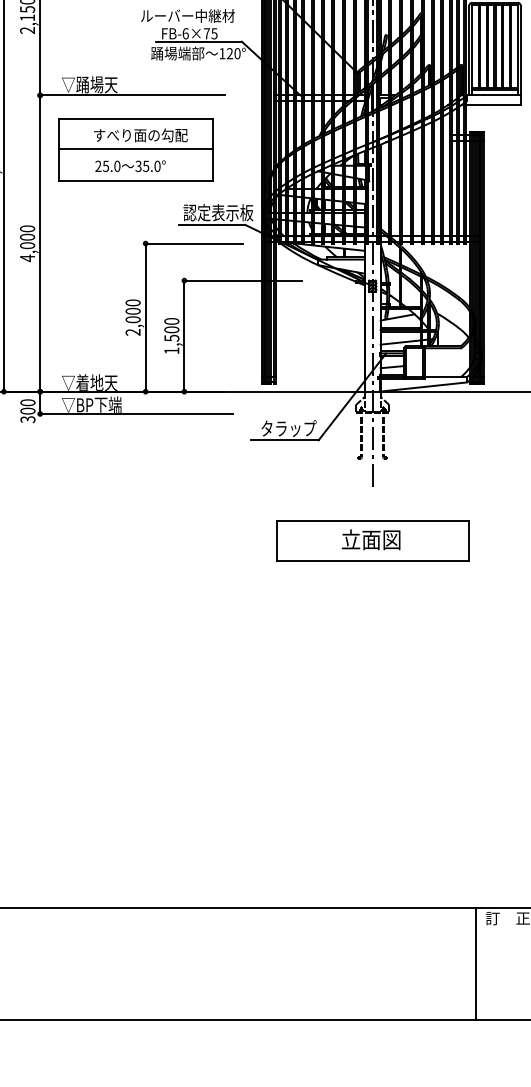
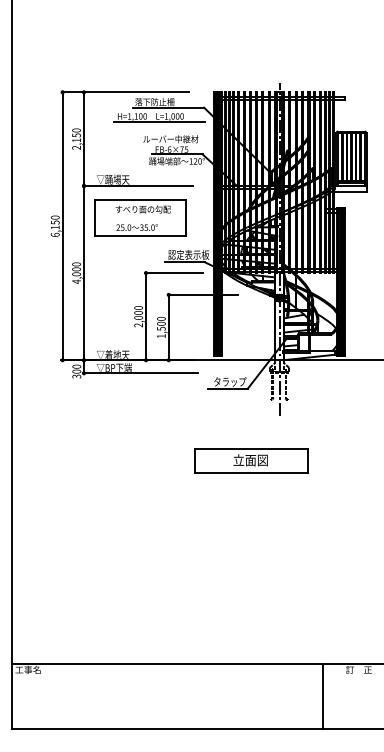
line: (134, 149) -> (139, 217), removed
part: (372, 540) -> (251, 460), moved
line: (476, 963) -> (323, 696), moved

